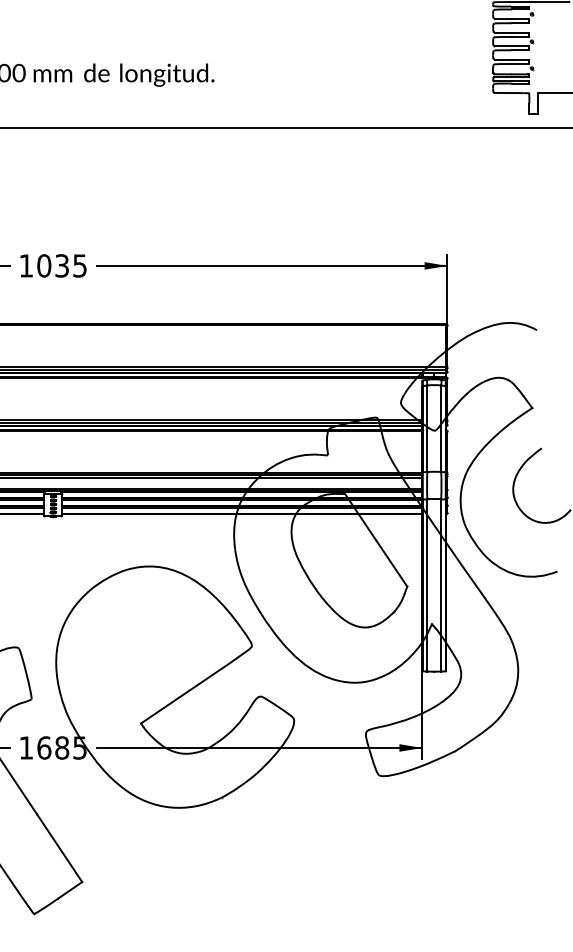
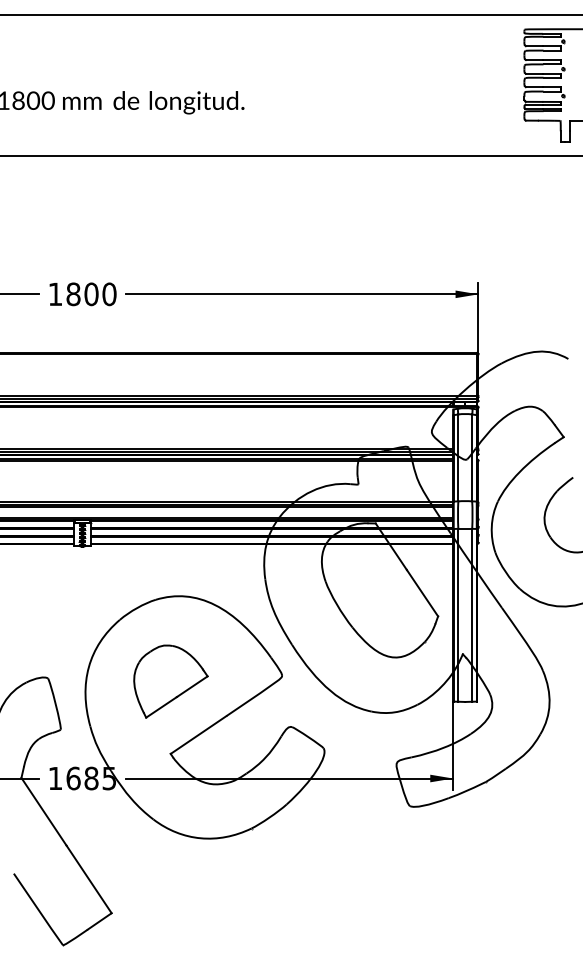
text: (62, 266) -> (91, 294), 1035 -> 1800
part: (140, 651) -> (170, 681), added

